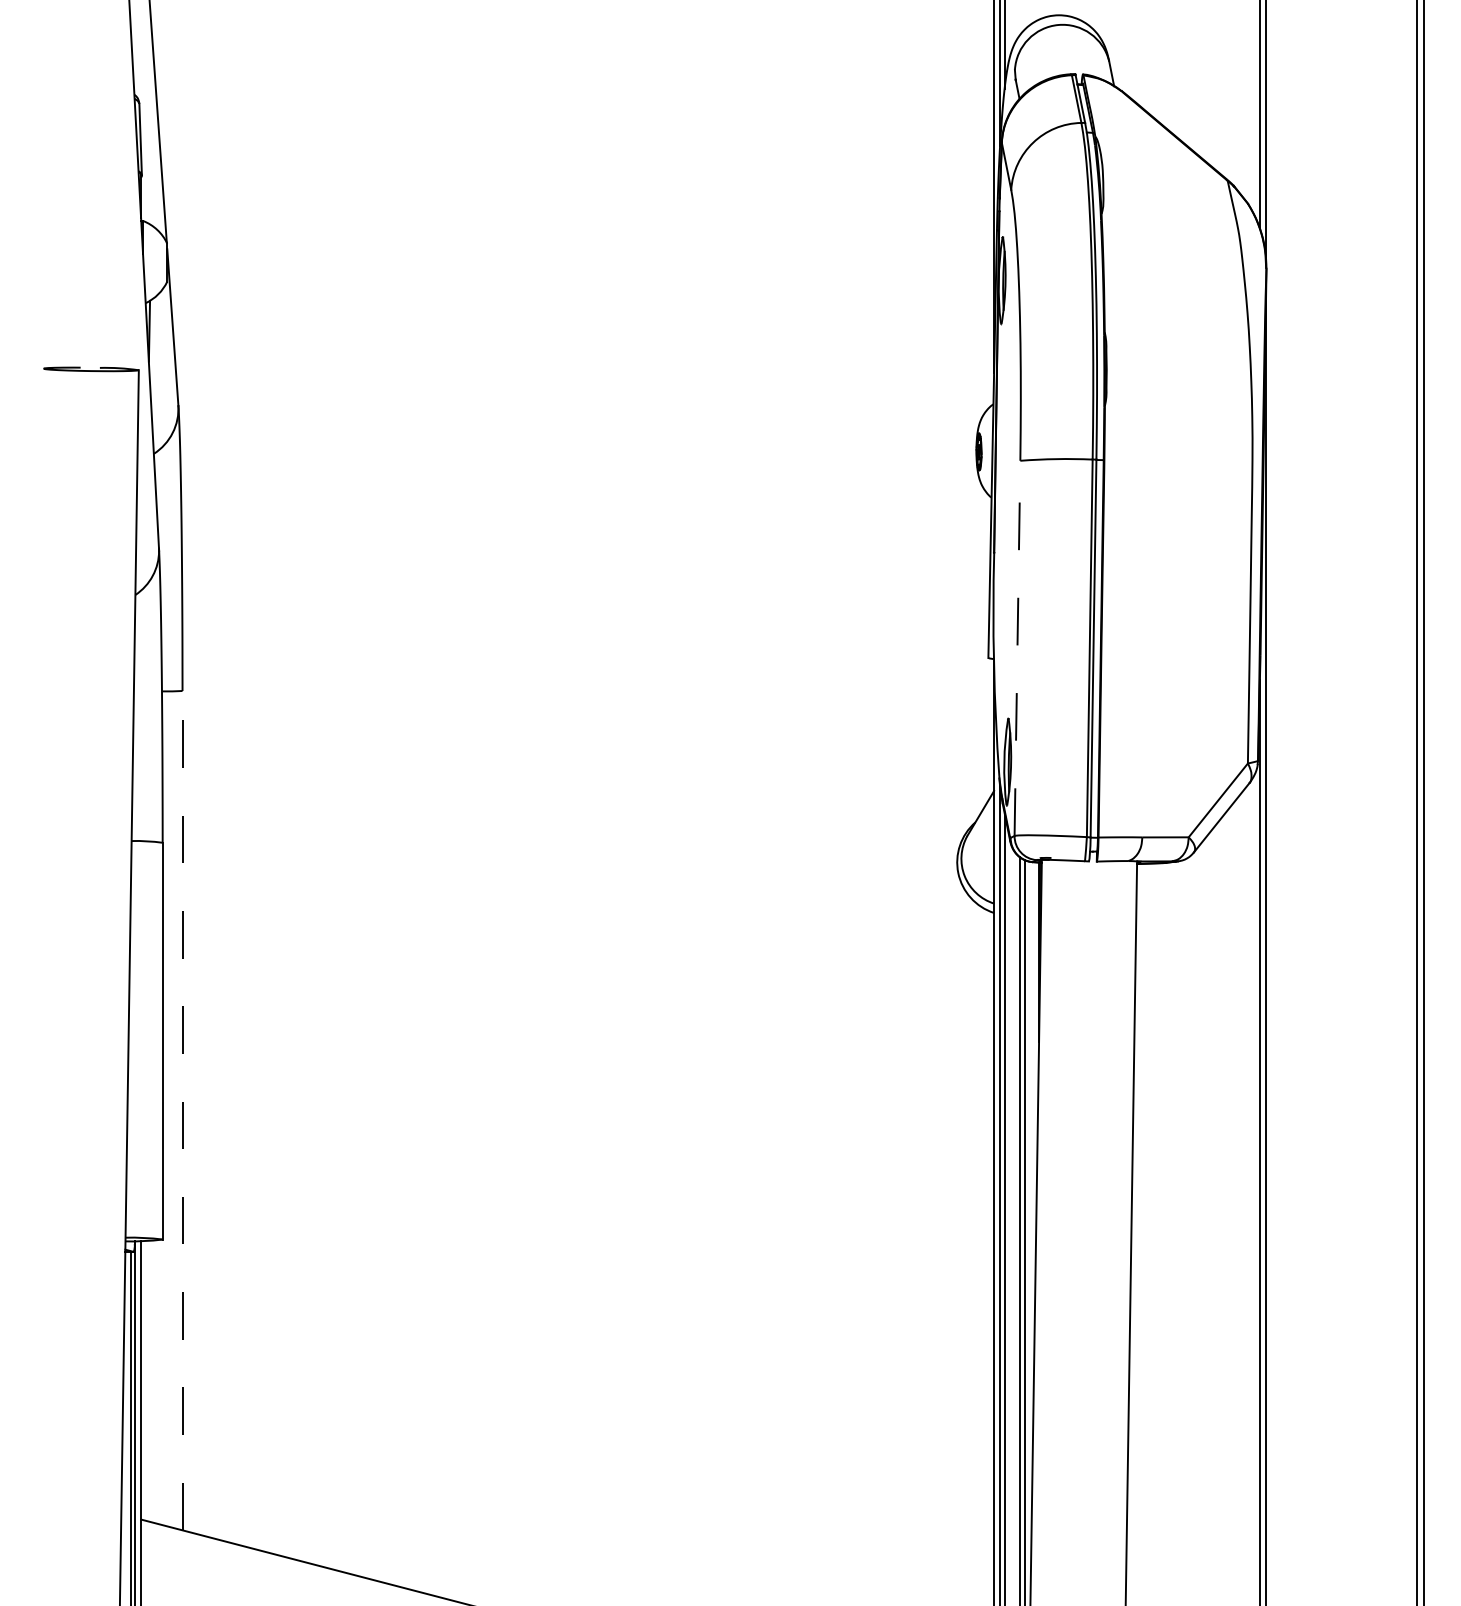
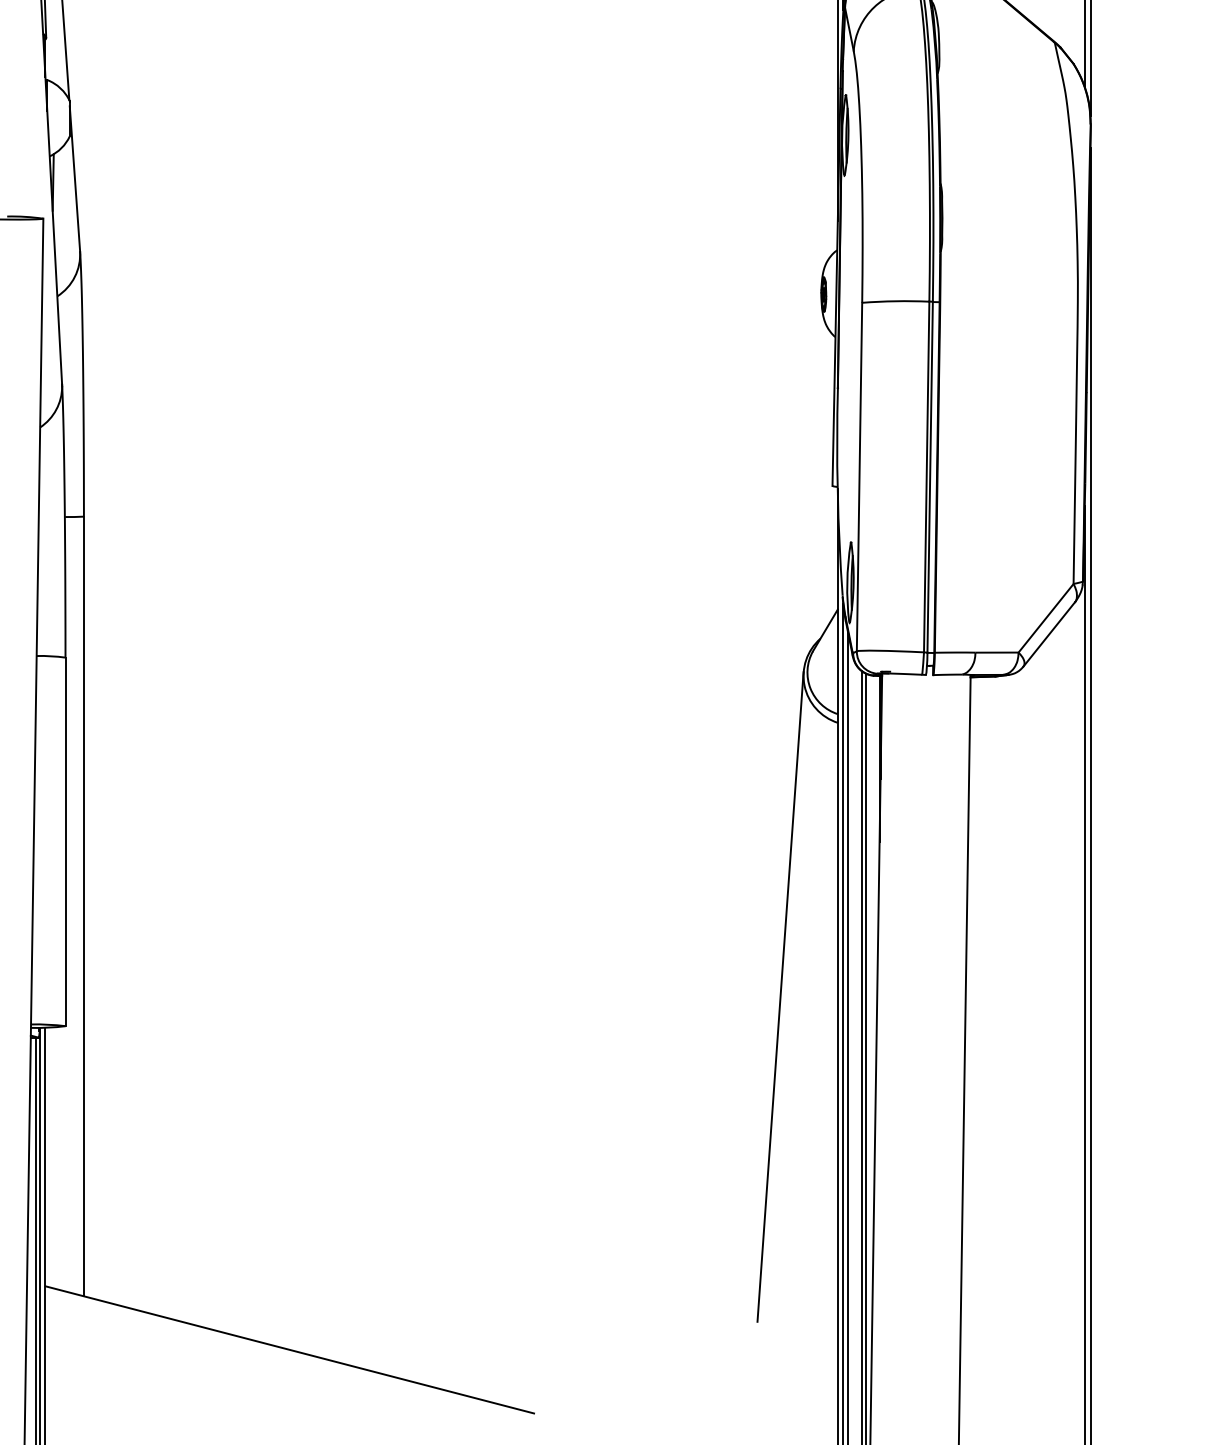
line: (1017, 648) -> (859, 477), dashed -> solid
line: (182, 1110) -> (83, 906), dashed -> solid
line: (932, 1207) -> (780, 996), added

